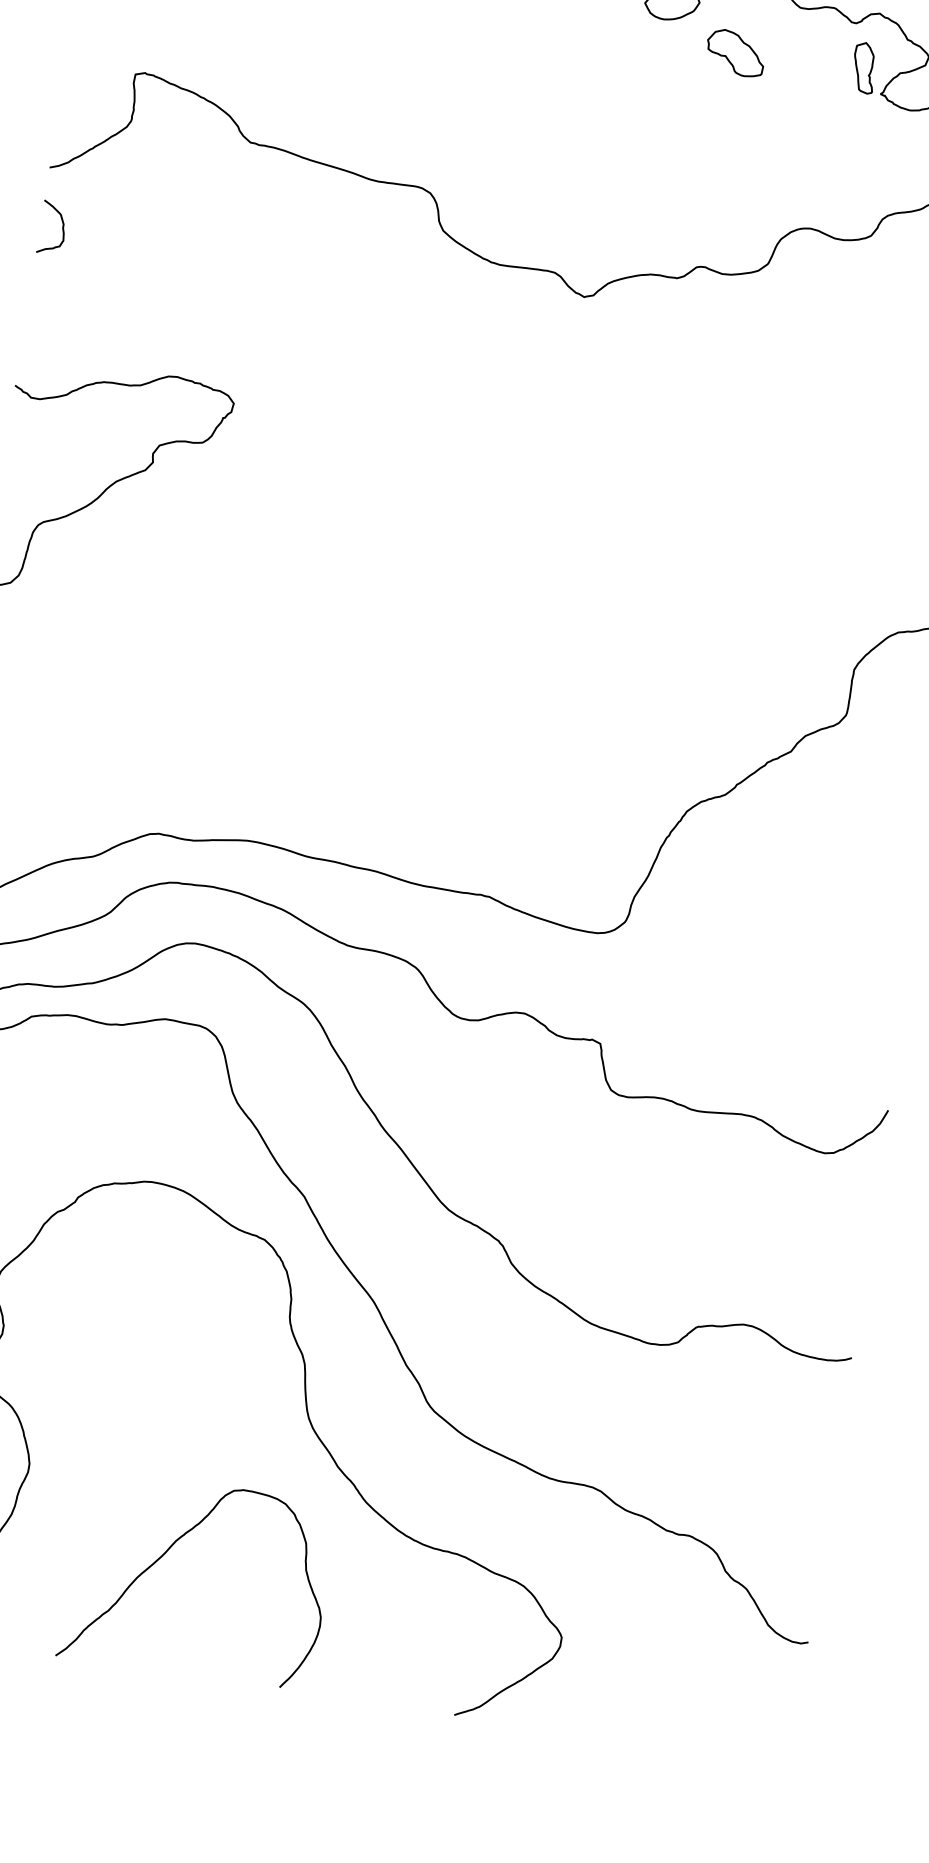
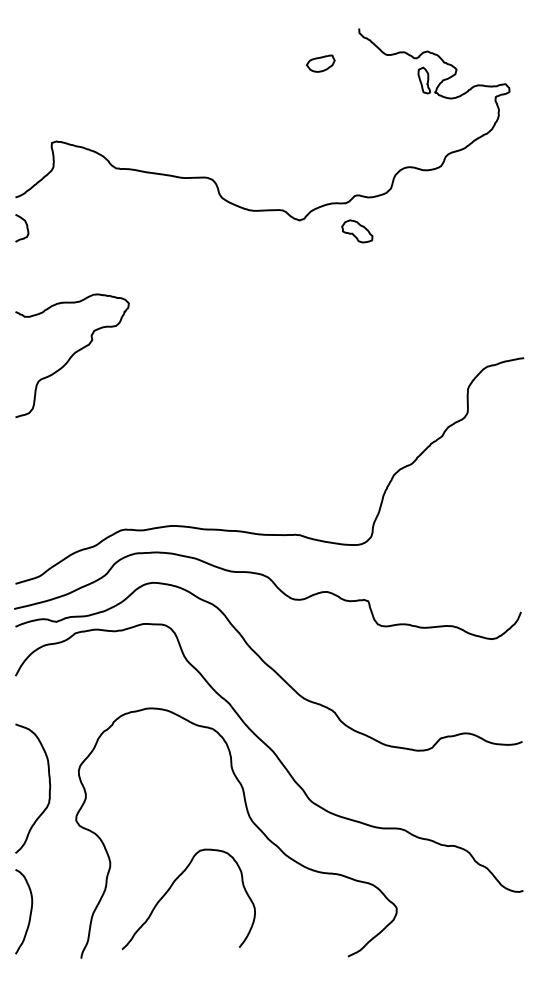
part: (736, 53) -> (357, 231), moved
curve: (170, 1550) -> (172, 886), moved

